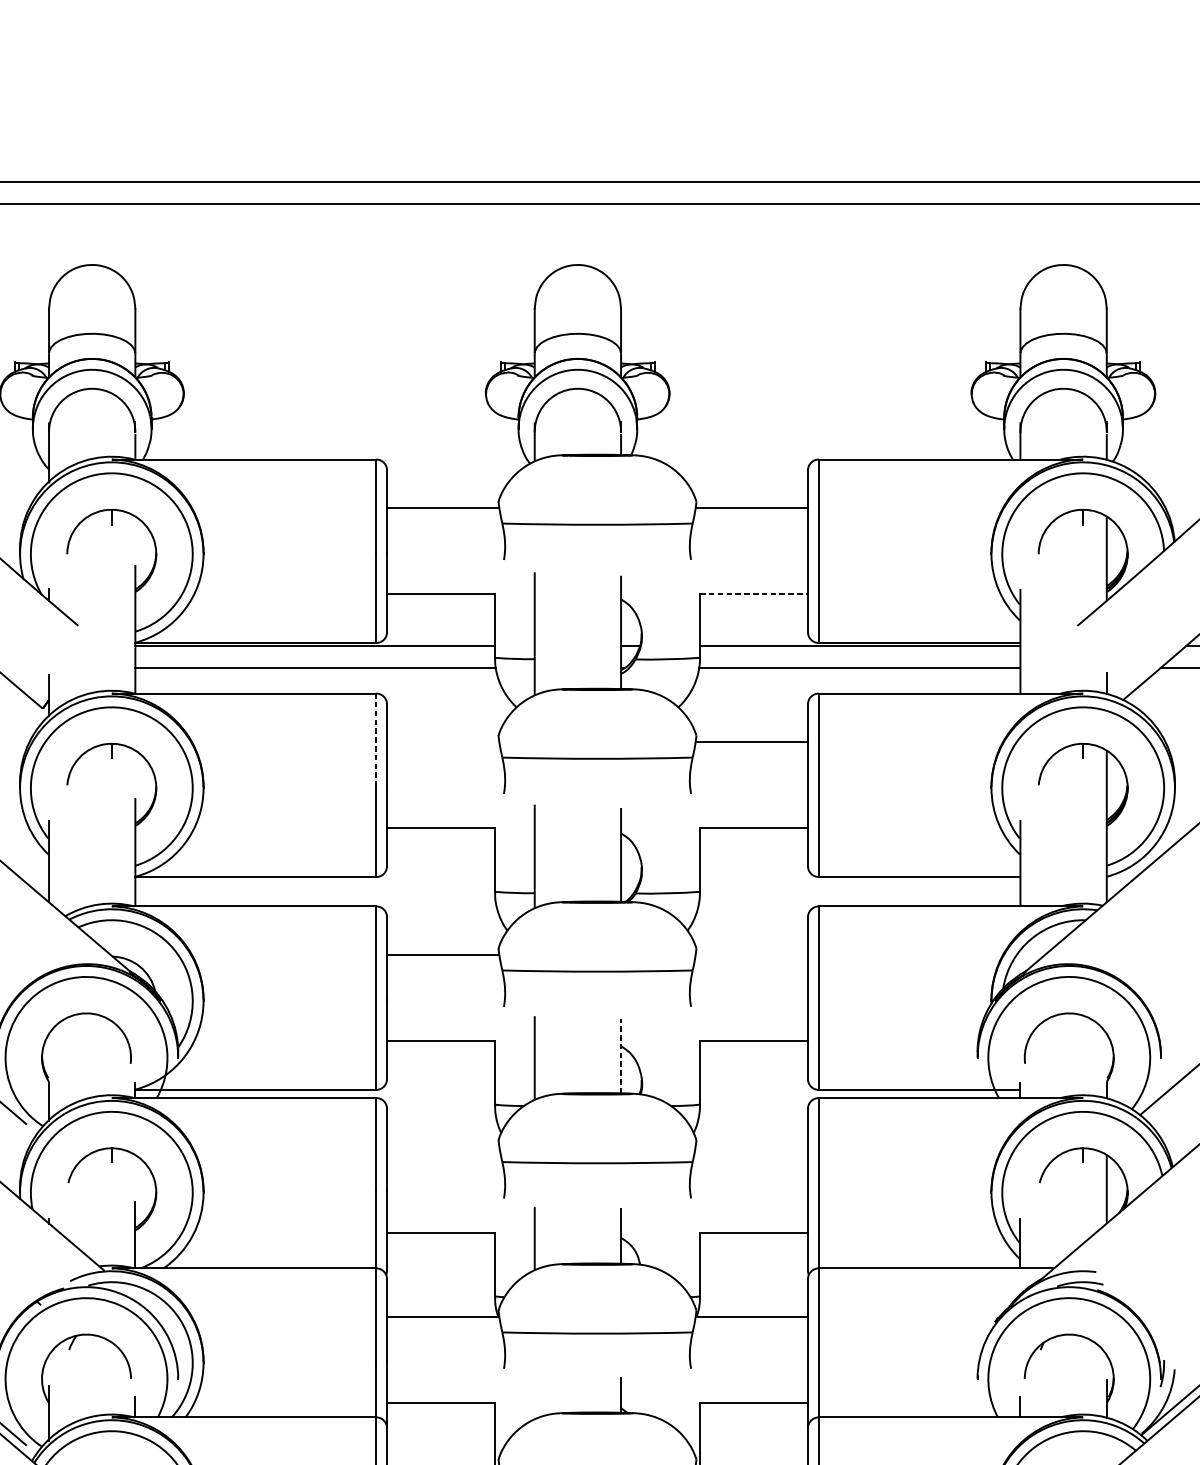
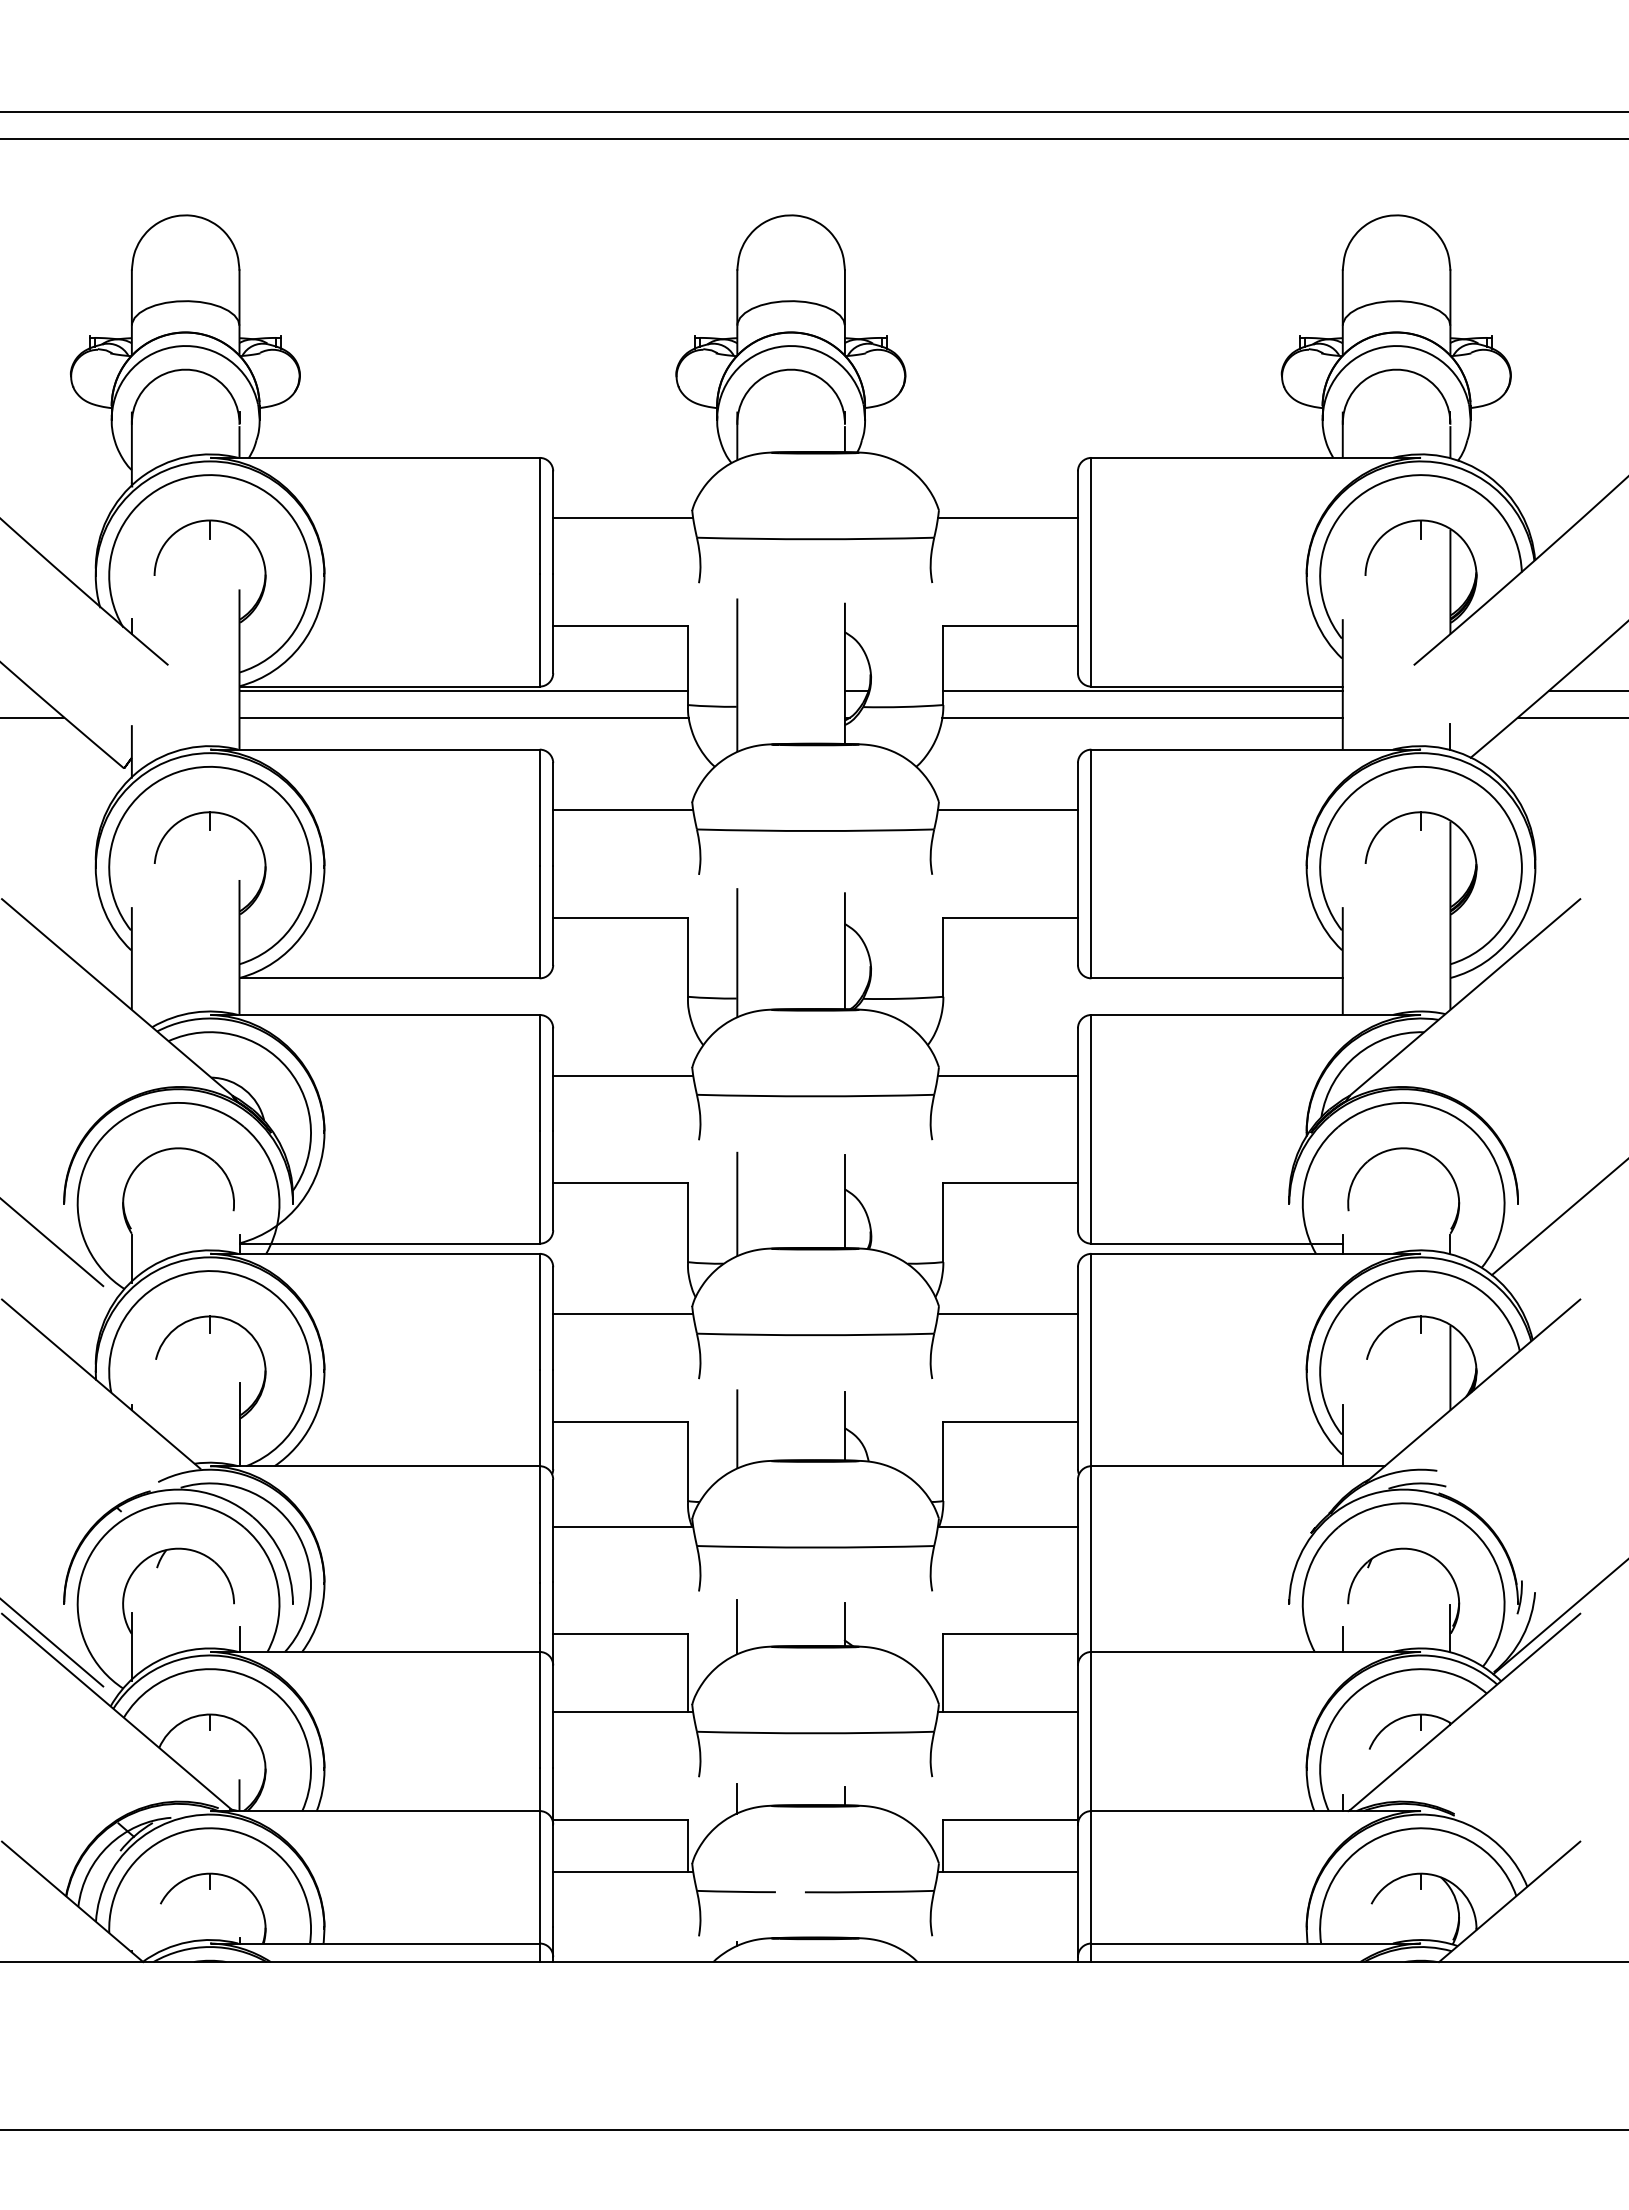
line: (754, 594) -> (1011, 626), dashed -> solid
line: (376, 739) -> (539, 807), dashed -> solid
line: (443, 742) -> (623, 810), added
line: (751, 954) -> (1007, 1075), added
line: (620, 1056) -> (844, 1201), dashed -> solid
line: (443, 1146) -> (623, 1314), added
line: (751, 1146) -> (1007, 1314), added
line: (534, 1397) -> (737, 1627), added

